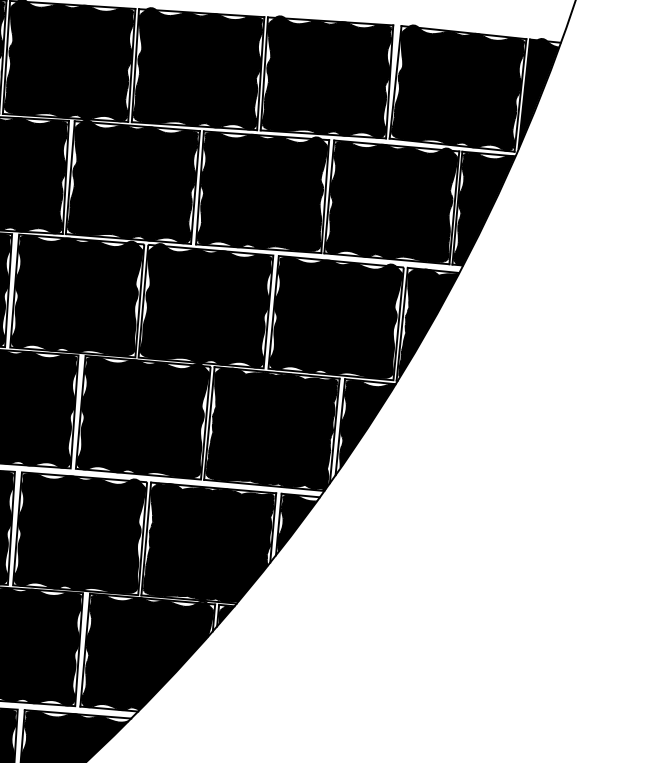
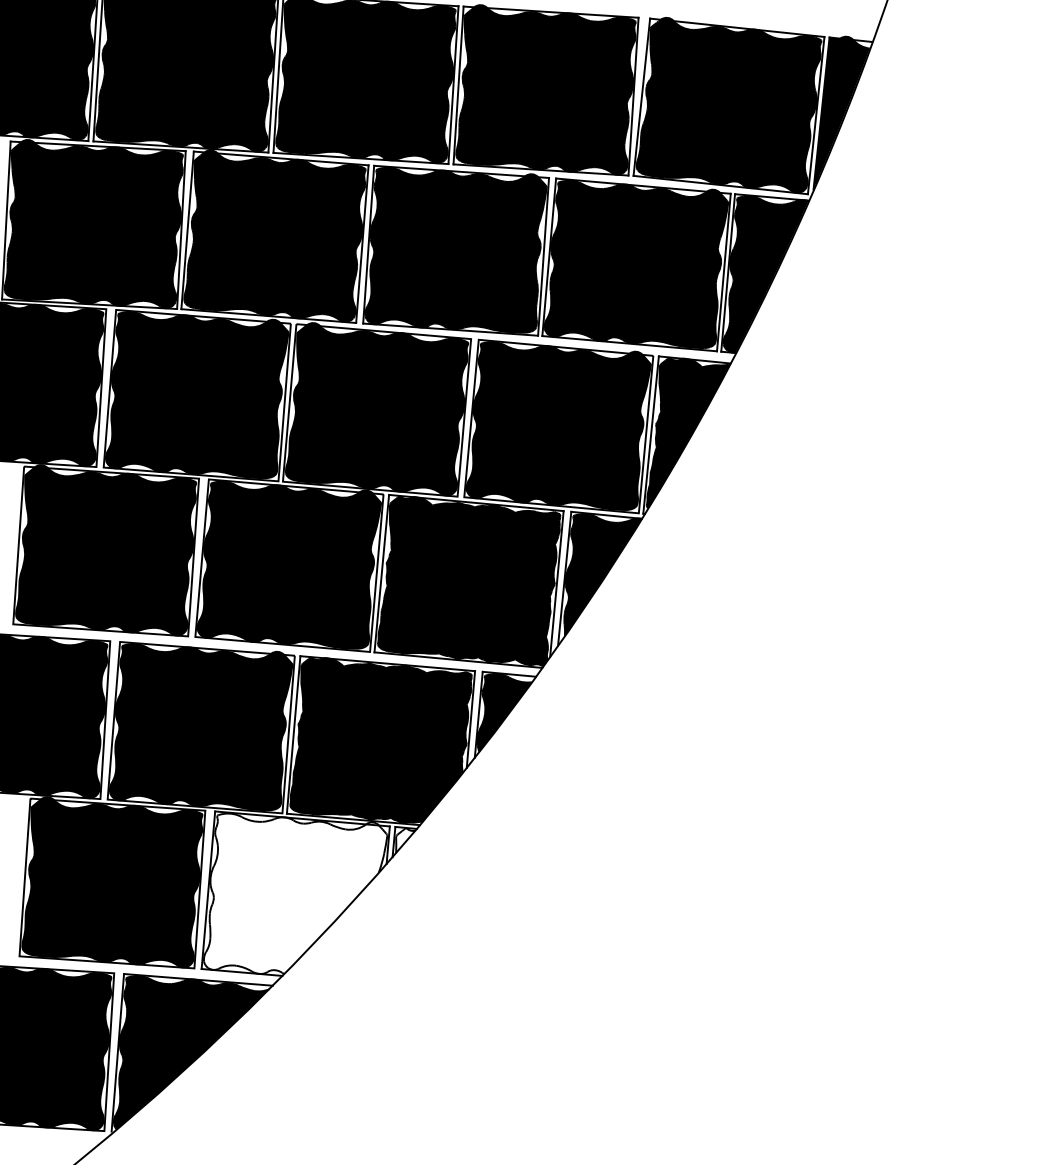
fill: (226, 614) -> (405, 840), removed
fill: (147, 652) -> (295, 893), removed

